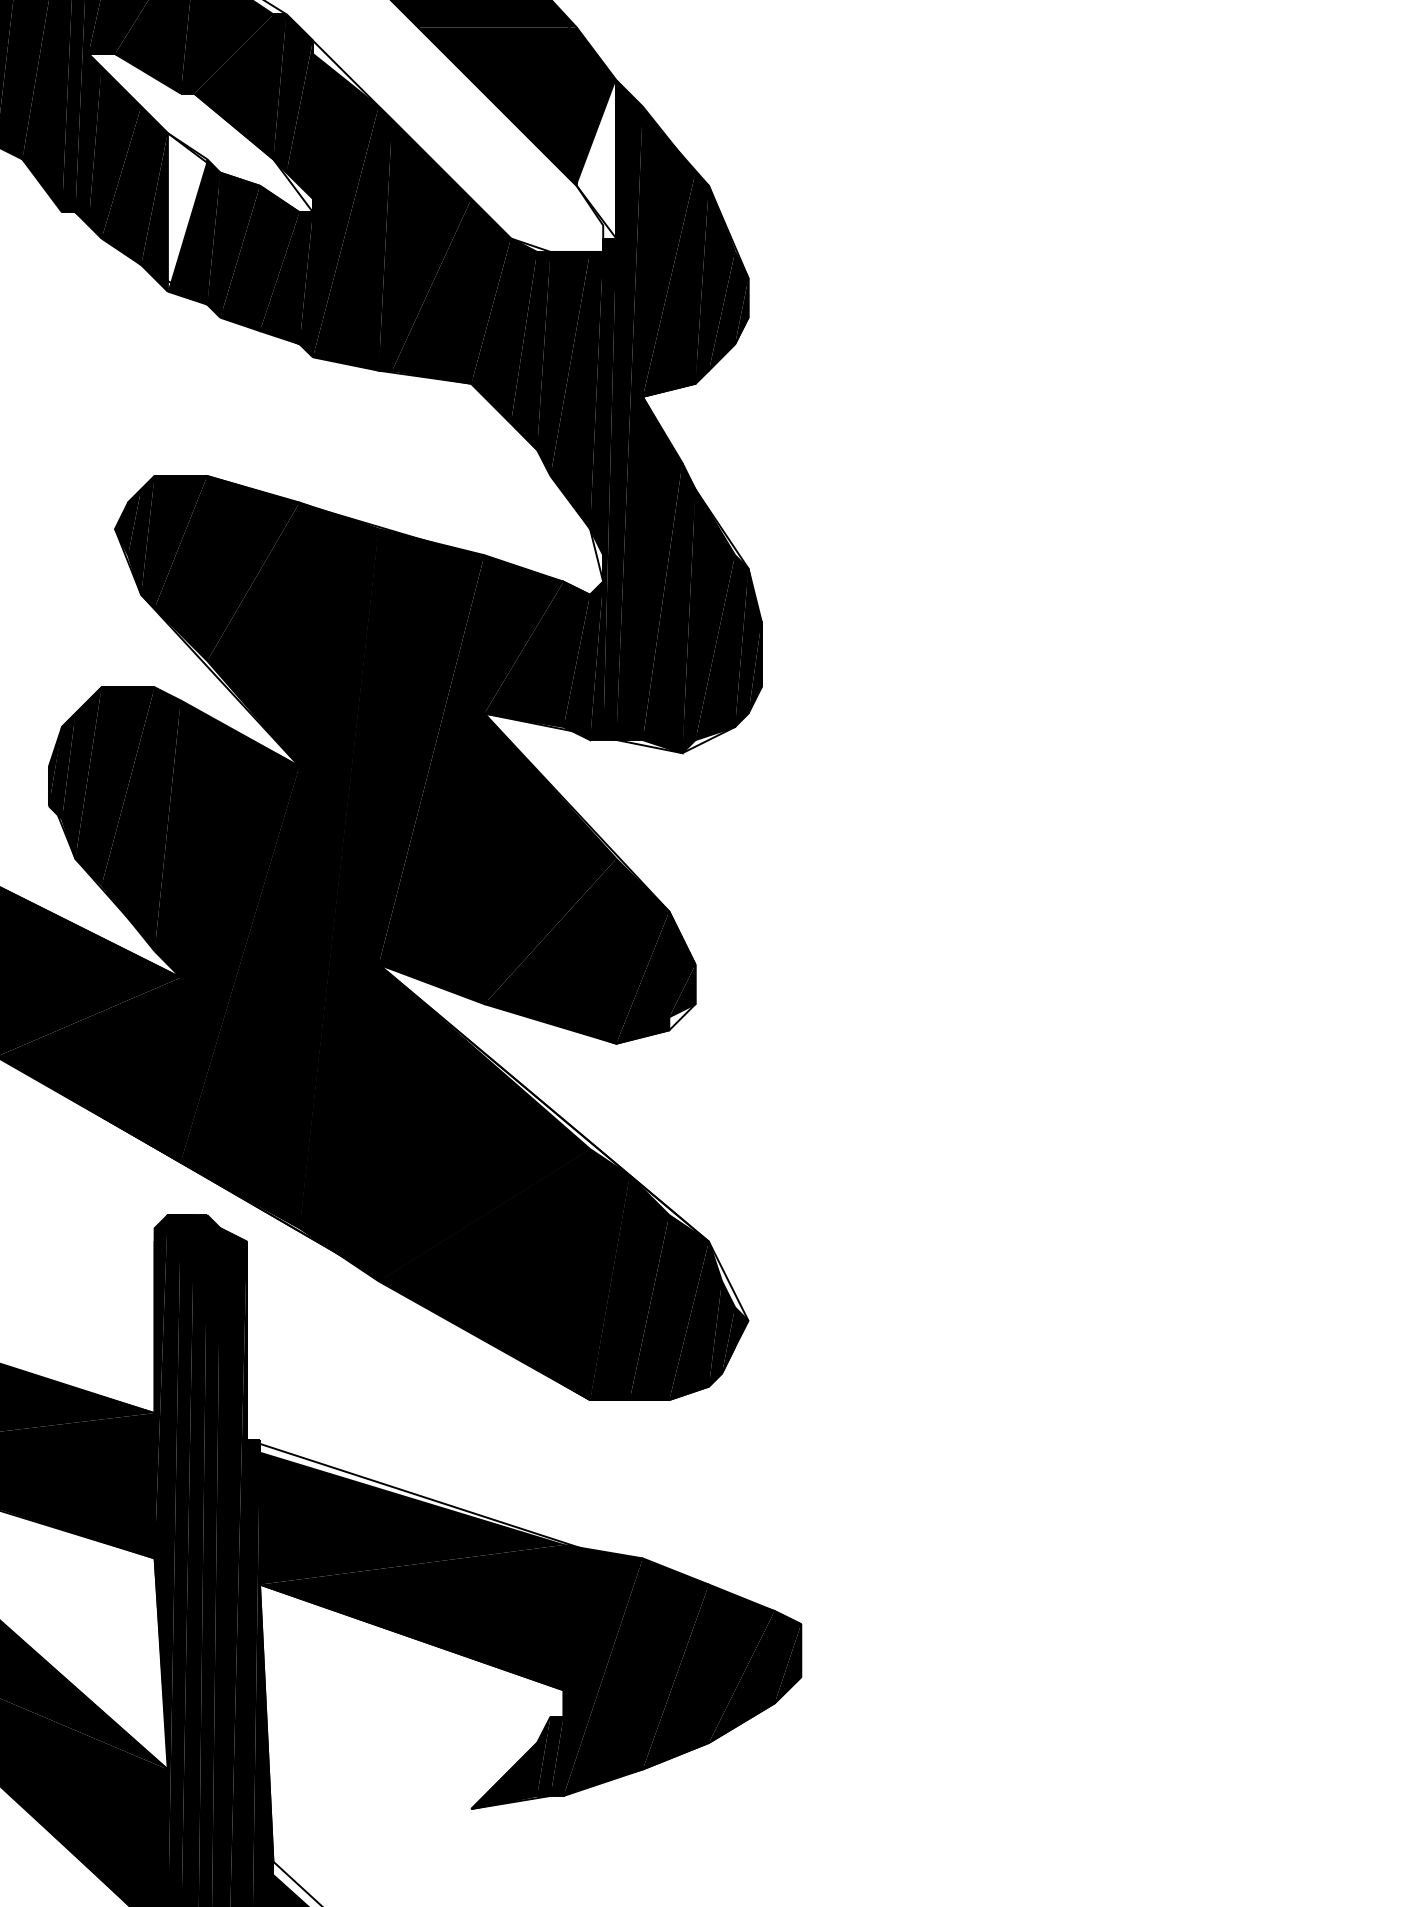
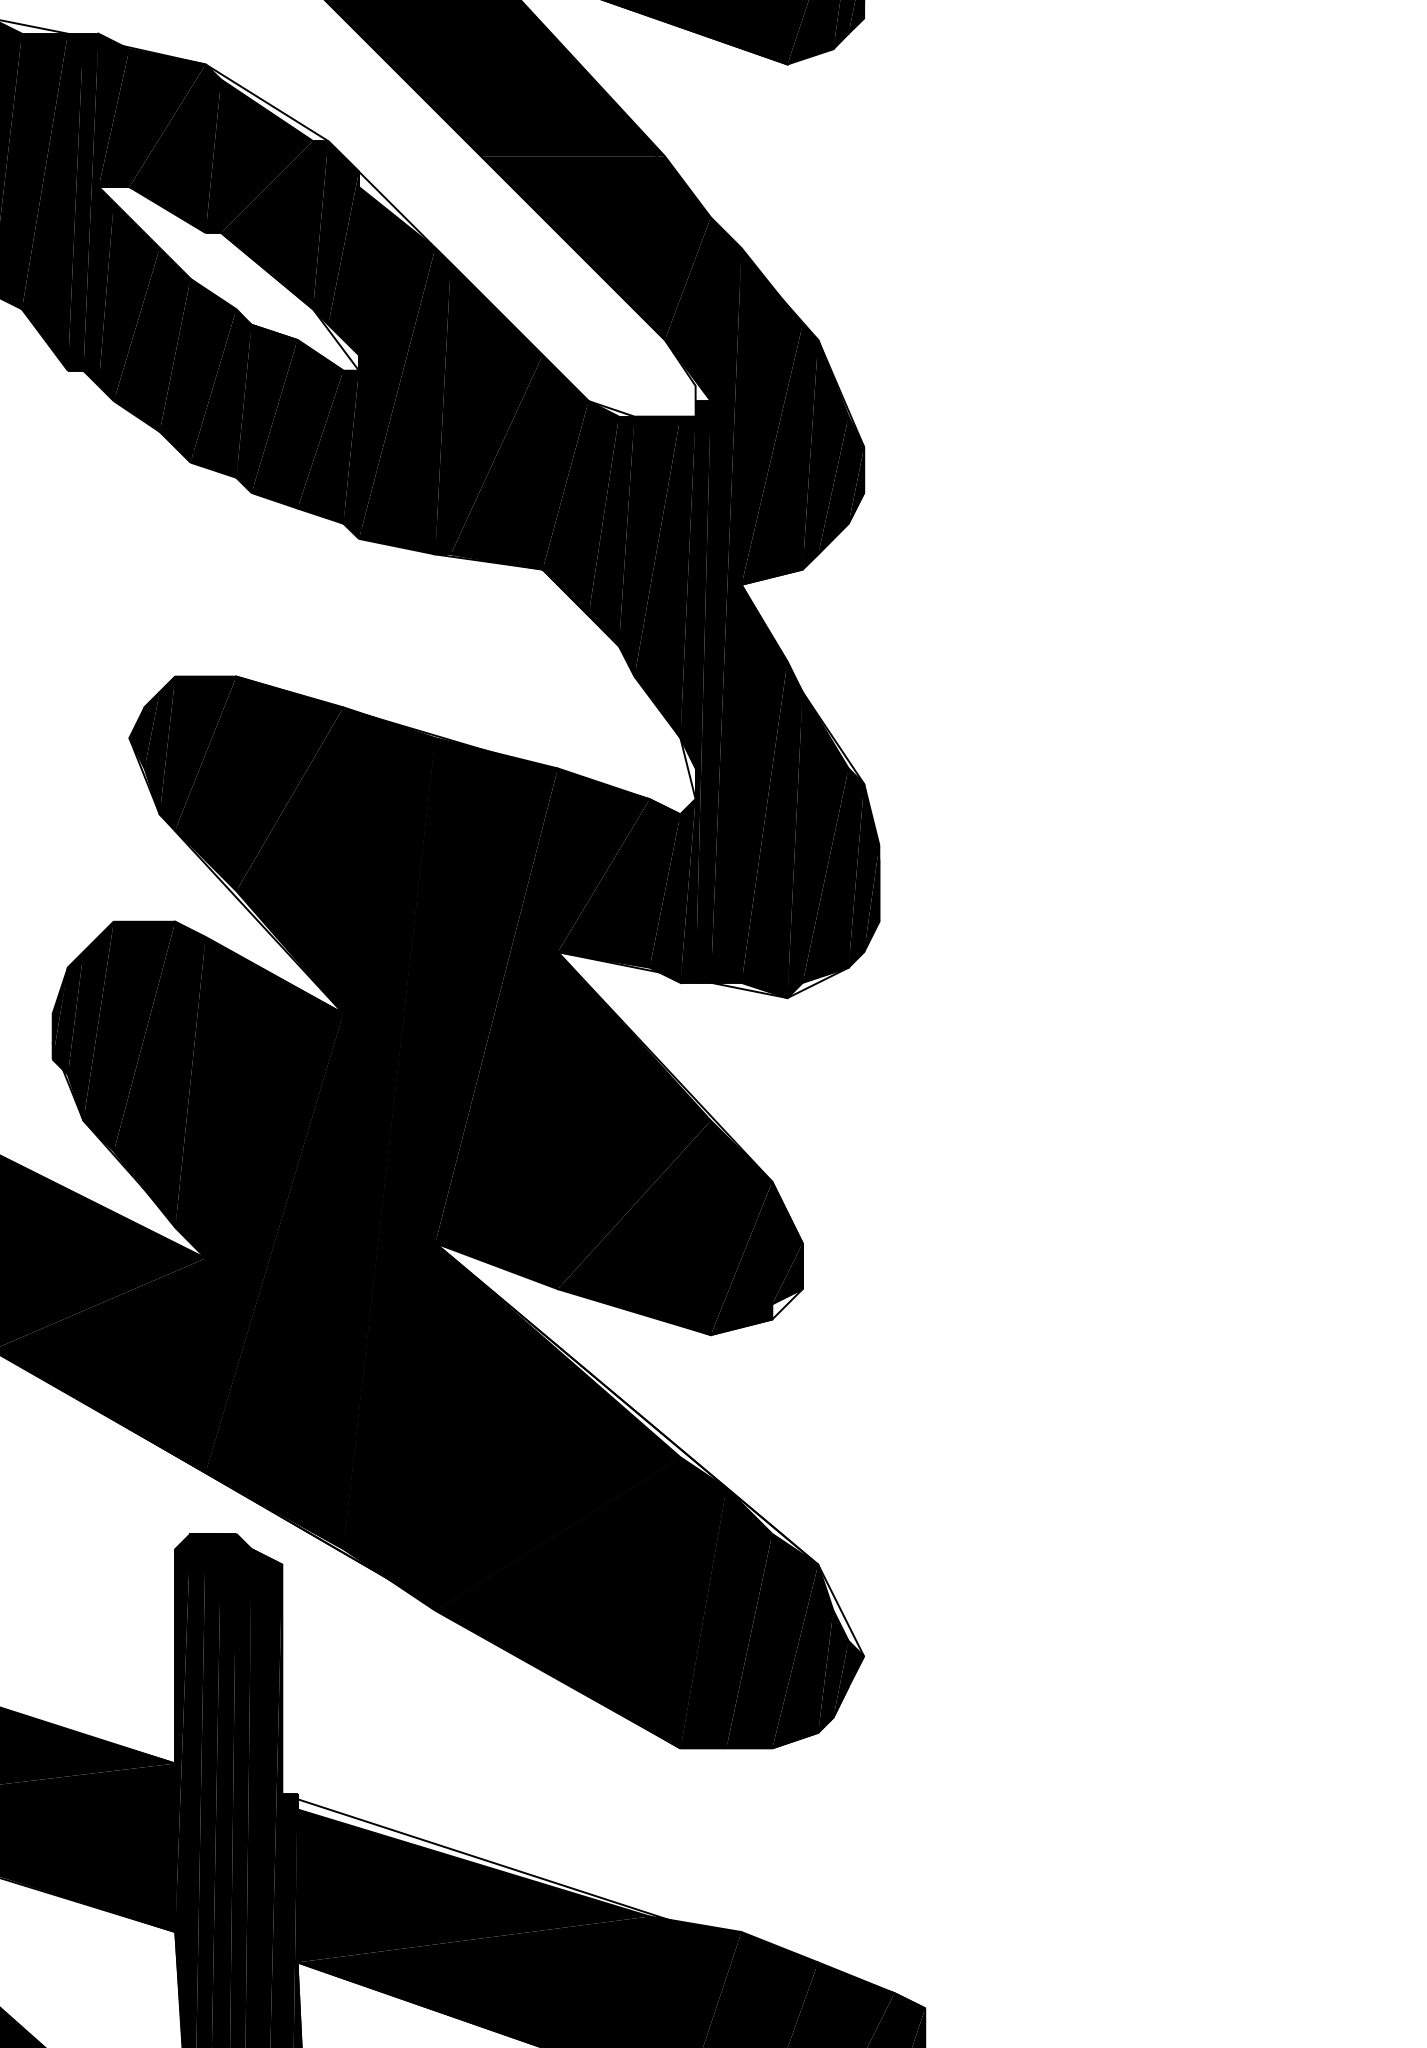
fill: (596, 159) -> (687, 309), added
fill: (187, 212) -> (213, 370), added

